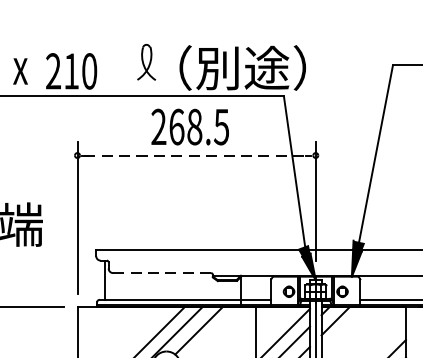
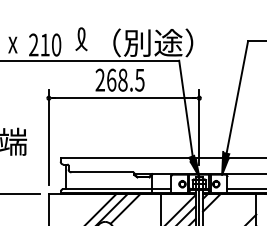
part: (146, 62) -> (81, 39), moved
line: (197, 156) -> (124, 98), dashed -> solid
line: (162, 273) -> (102, 172), dashed -> solid

